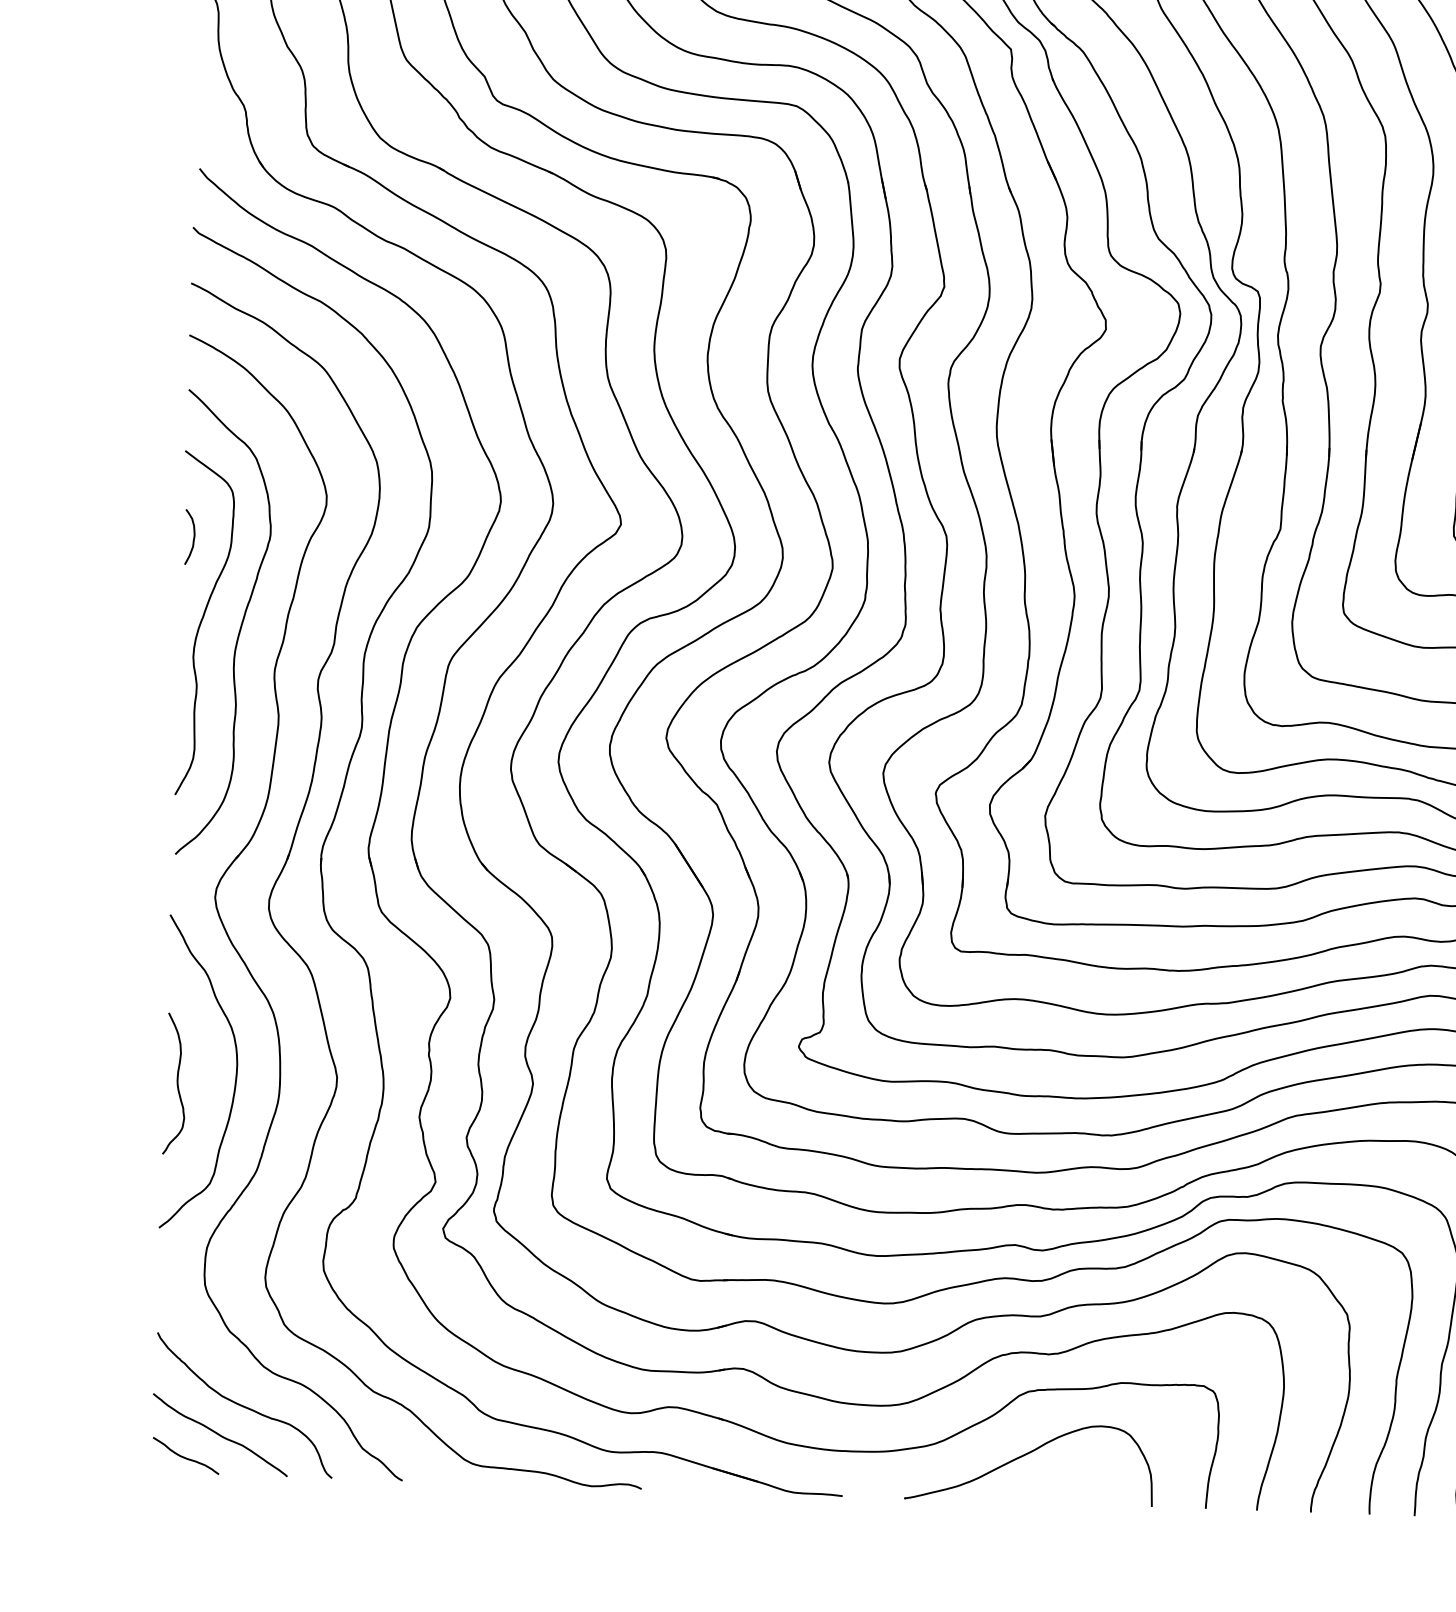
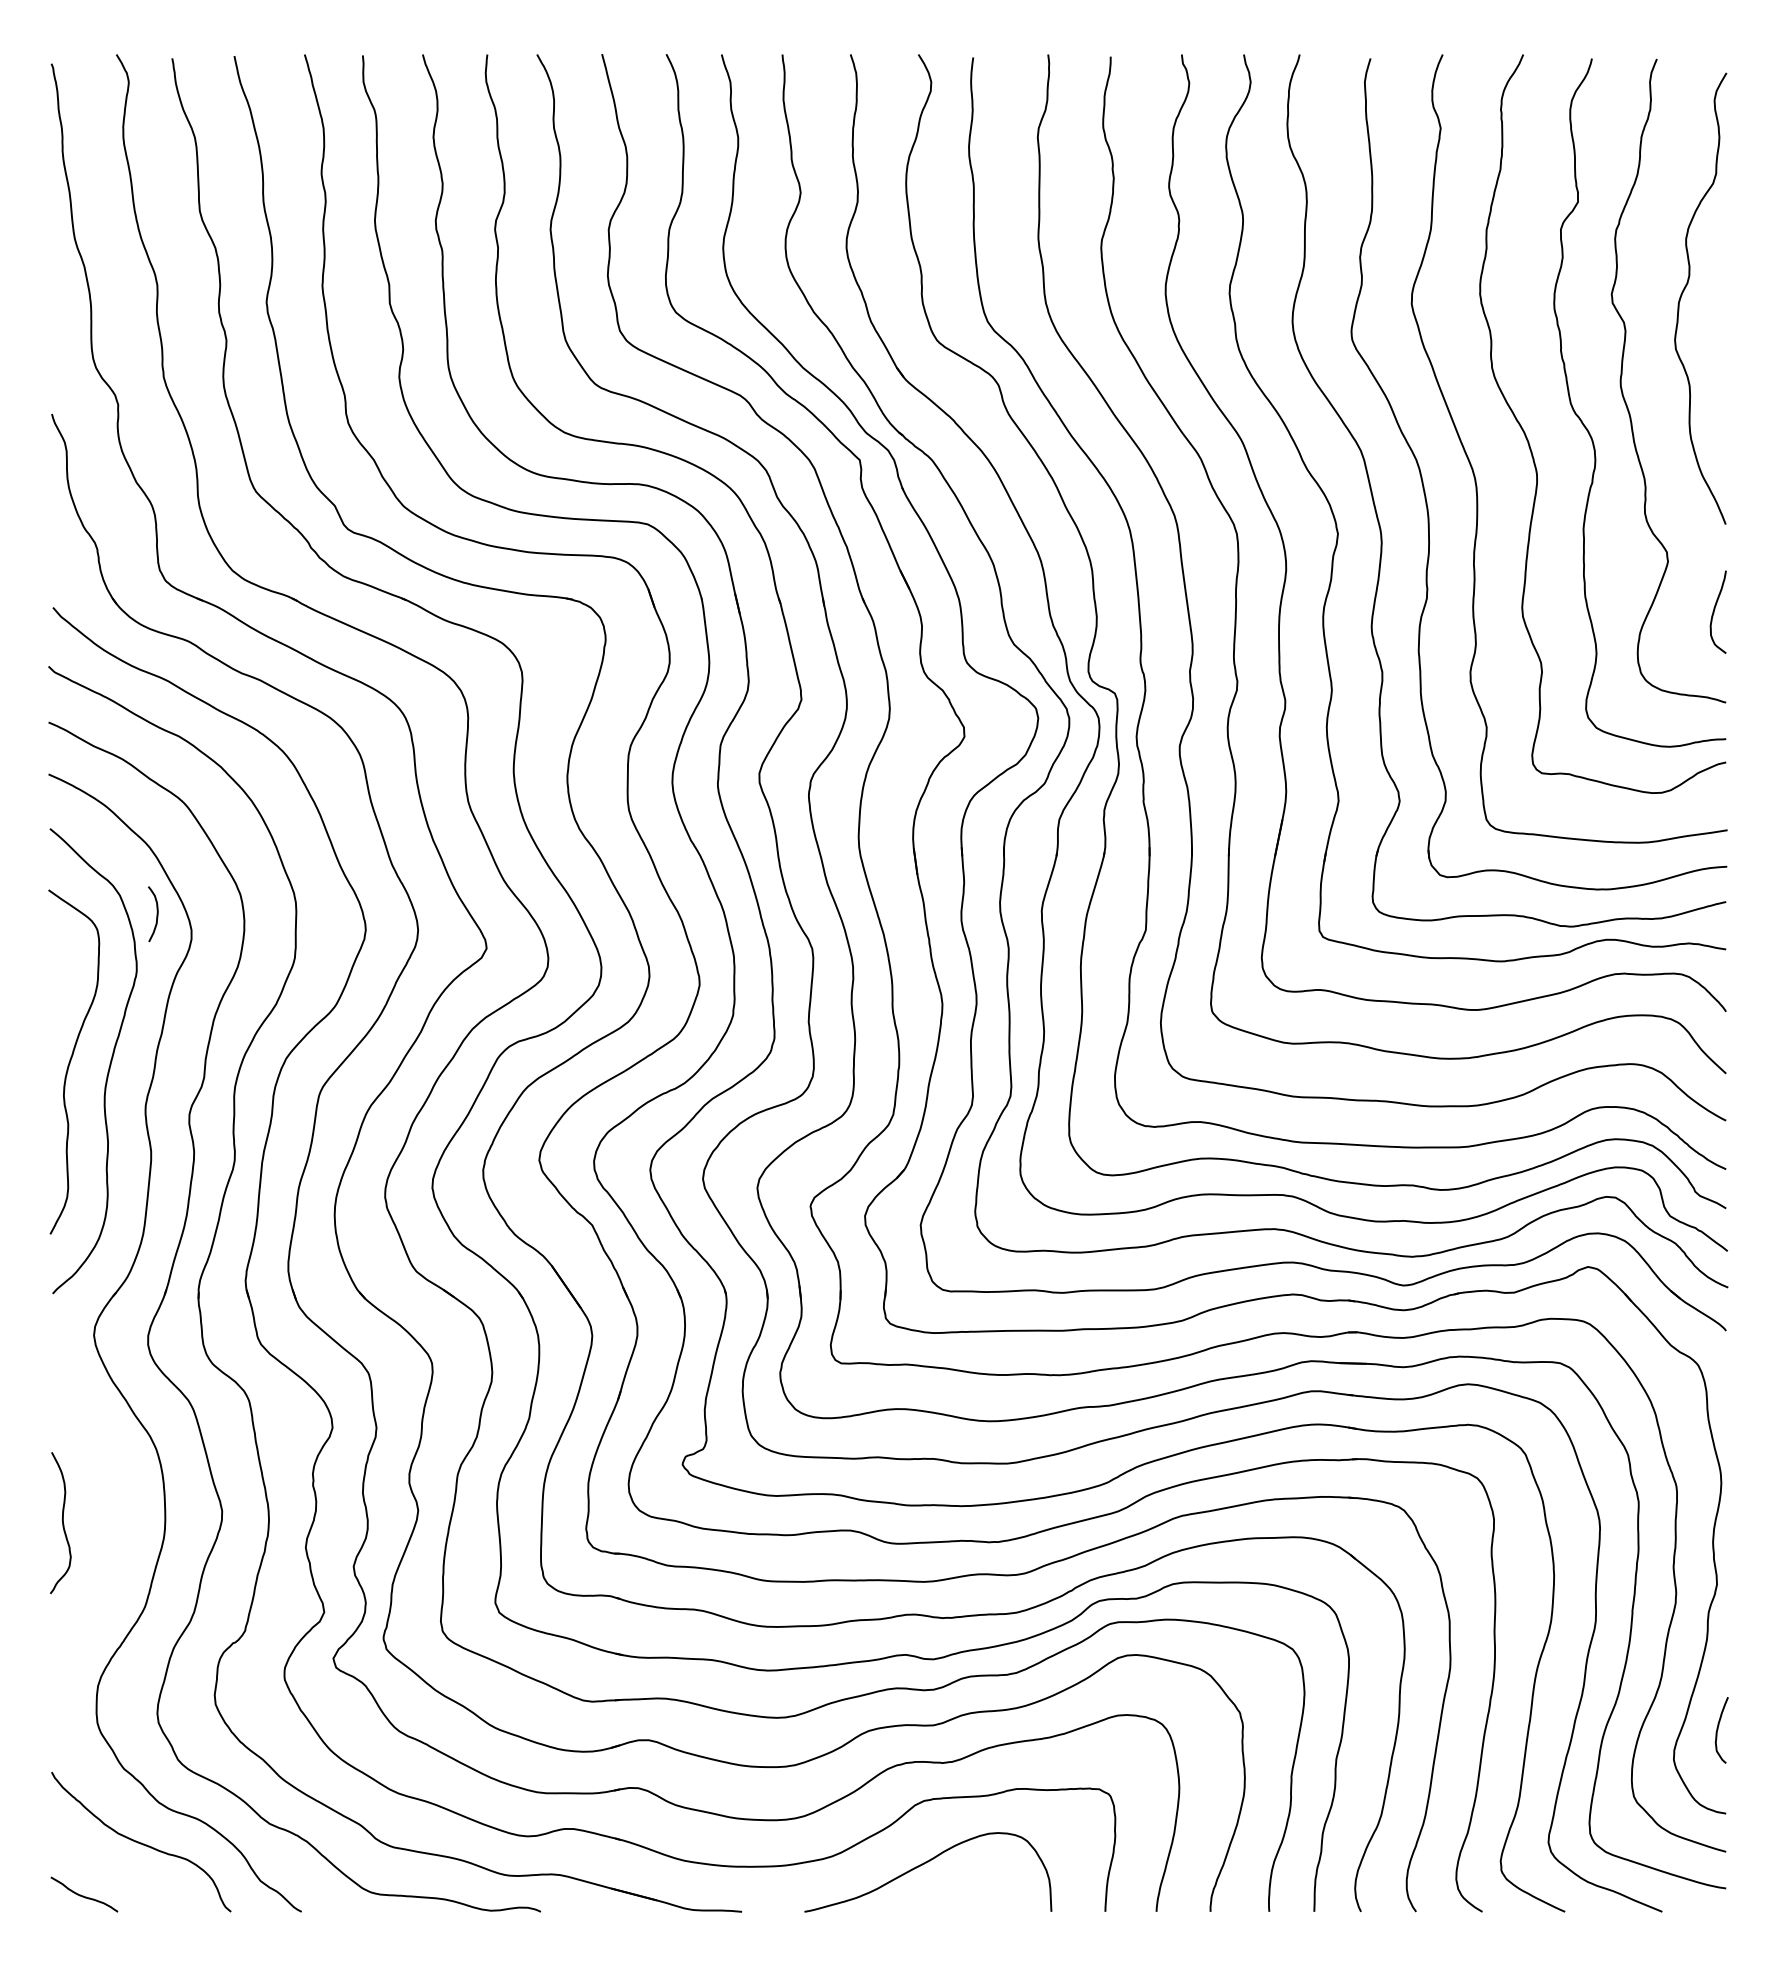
curve: (193, 537) -> (156, 914), moved
curve: (235, 1073) -> (120, 1510), removed
curve: (219, 1435) -> (117, 1872), removed

